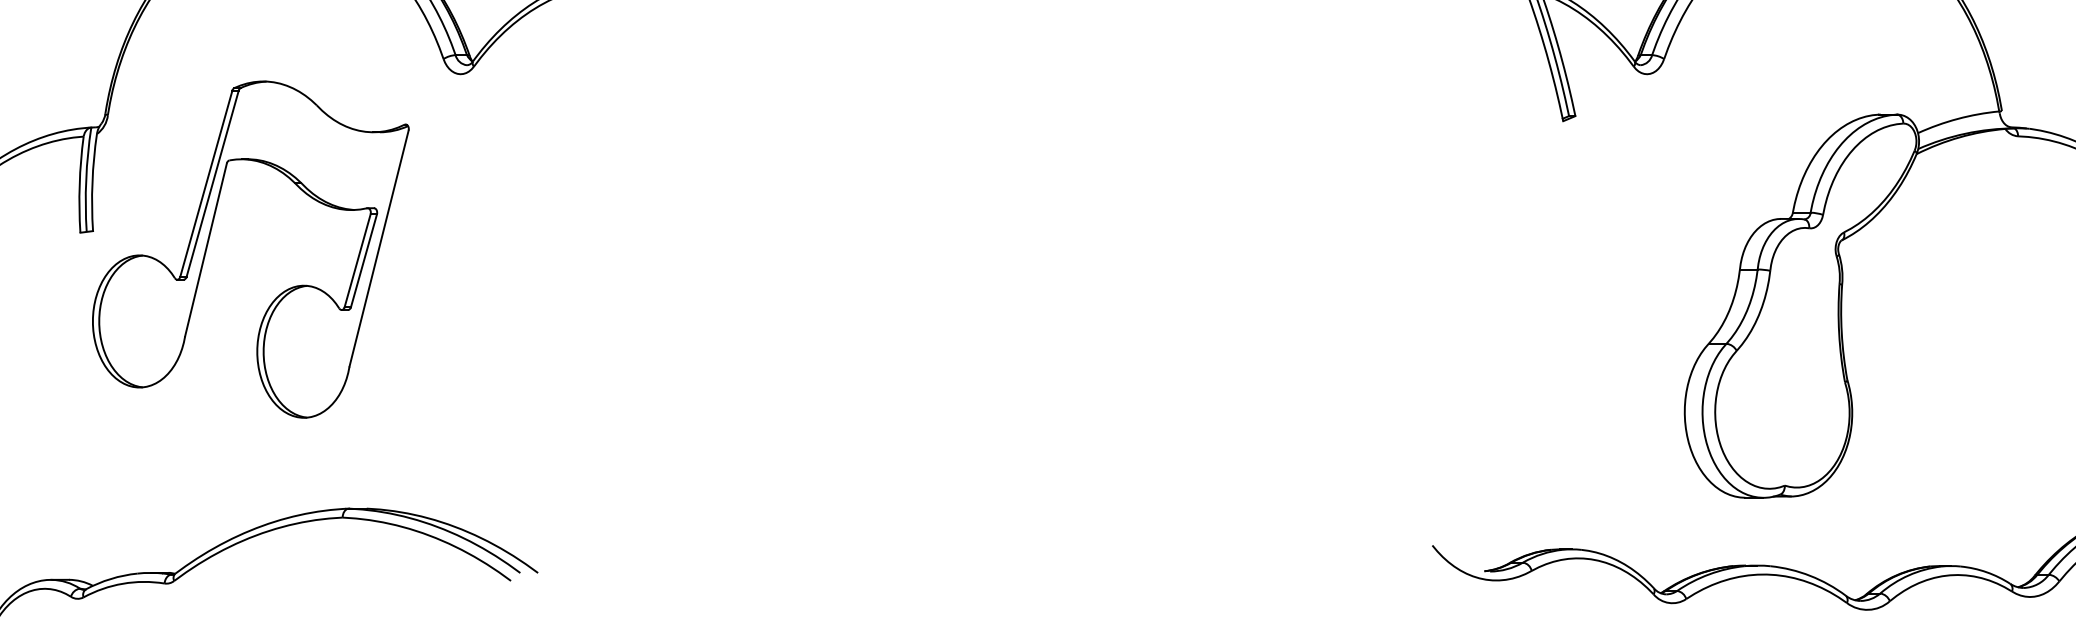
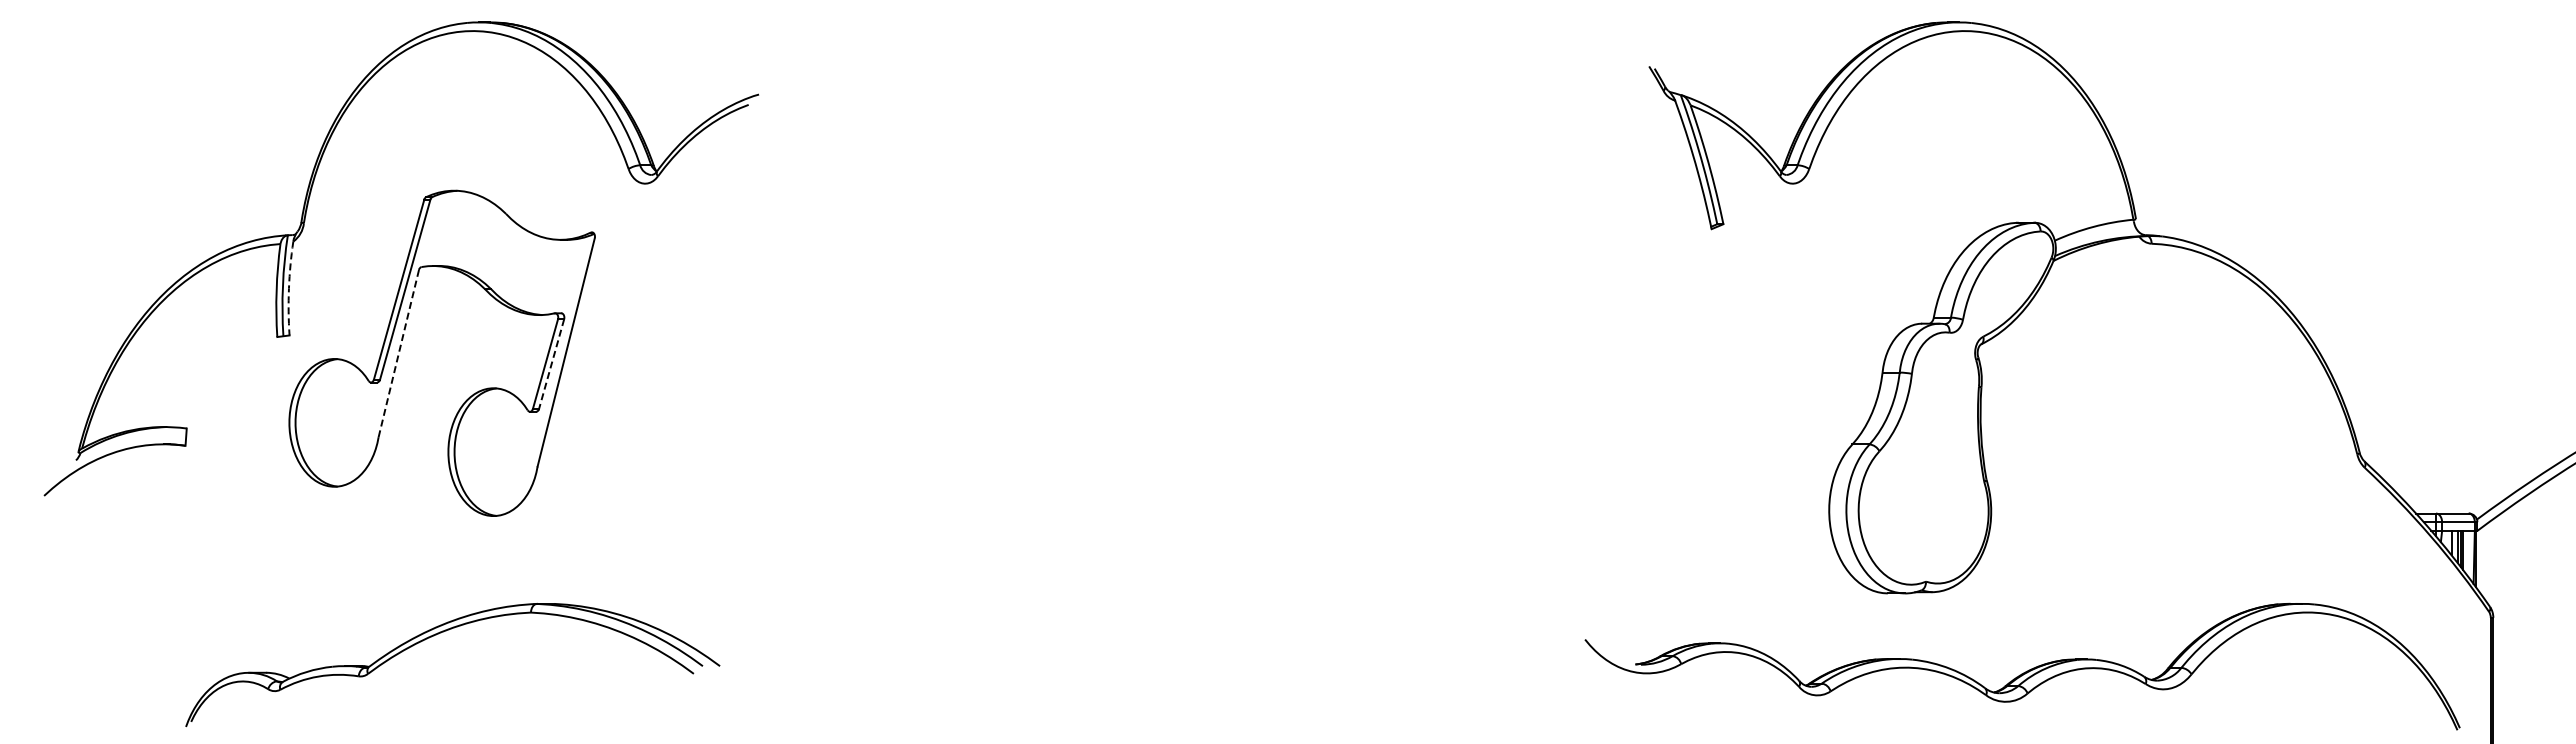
arc: (91, 182) -> (288, 288), solid -> dashed
line: (205, 249) -> (398, 353), solid -> dashed
line: (363, 261) -> (551, 364), solid -> dashed

